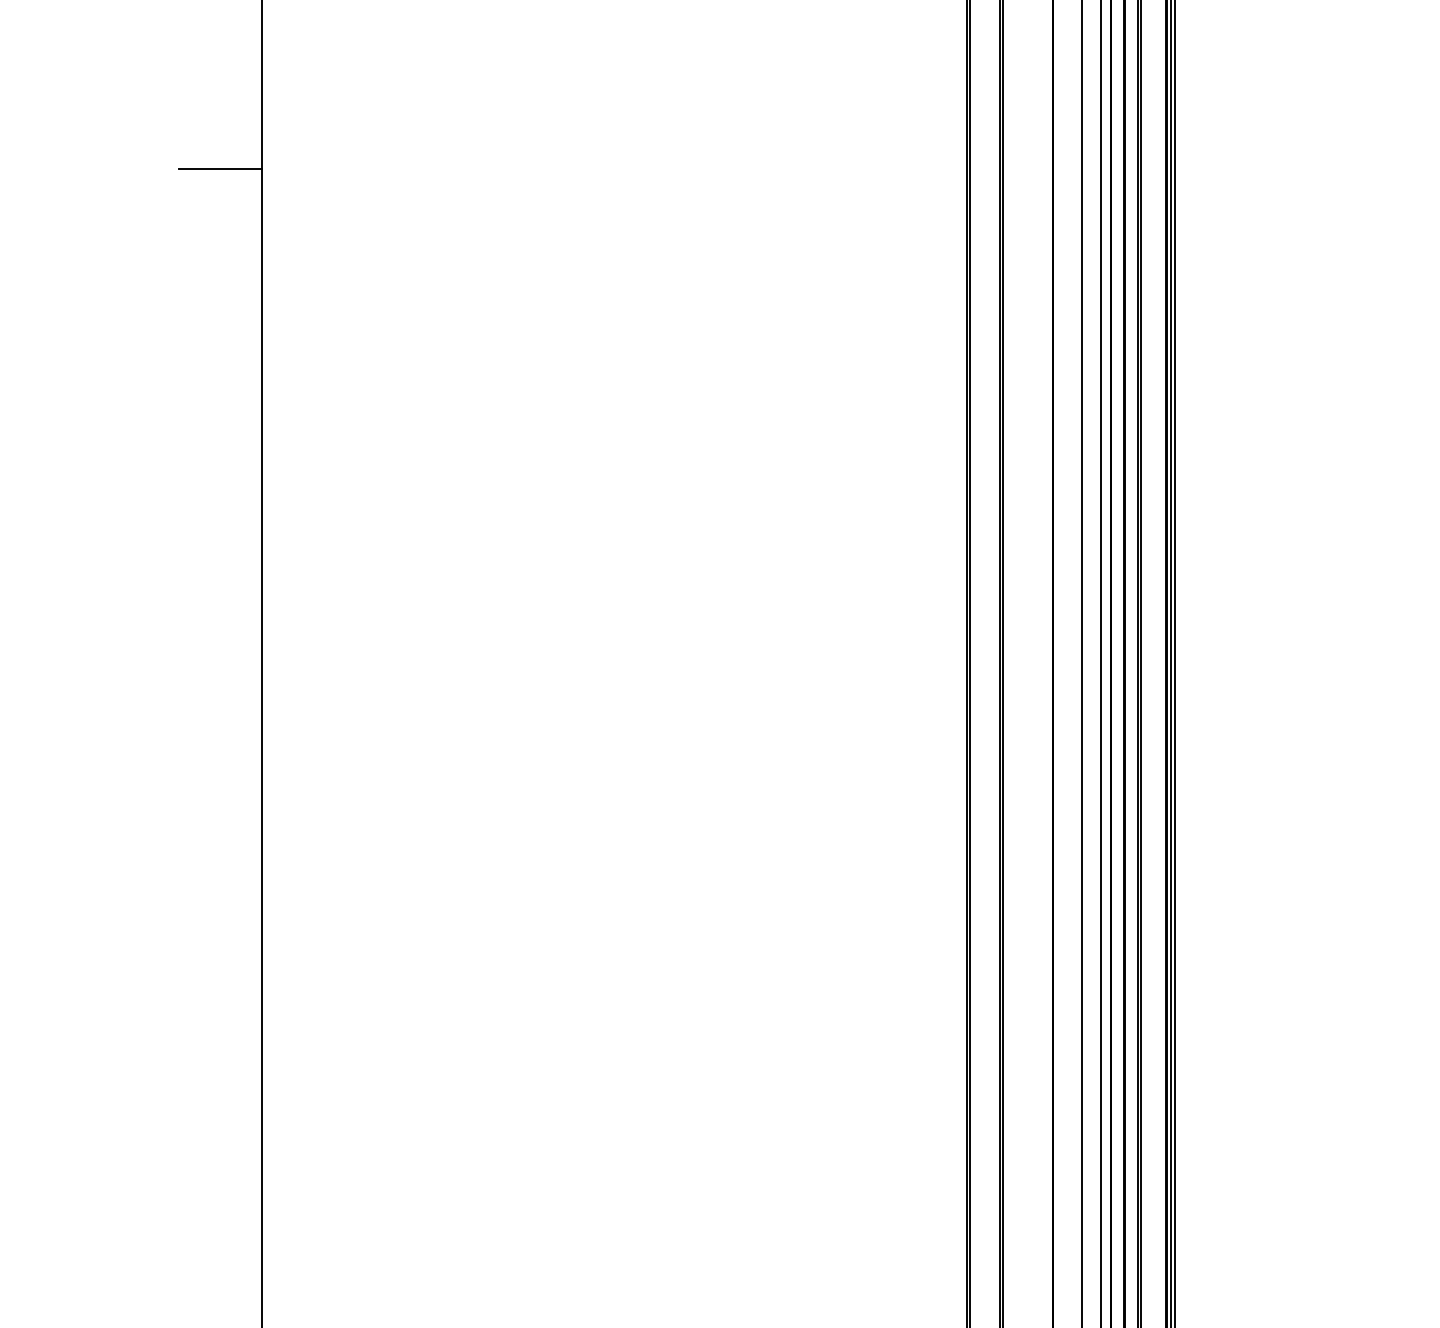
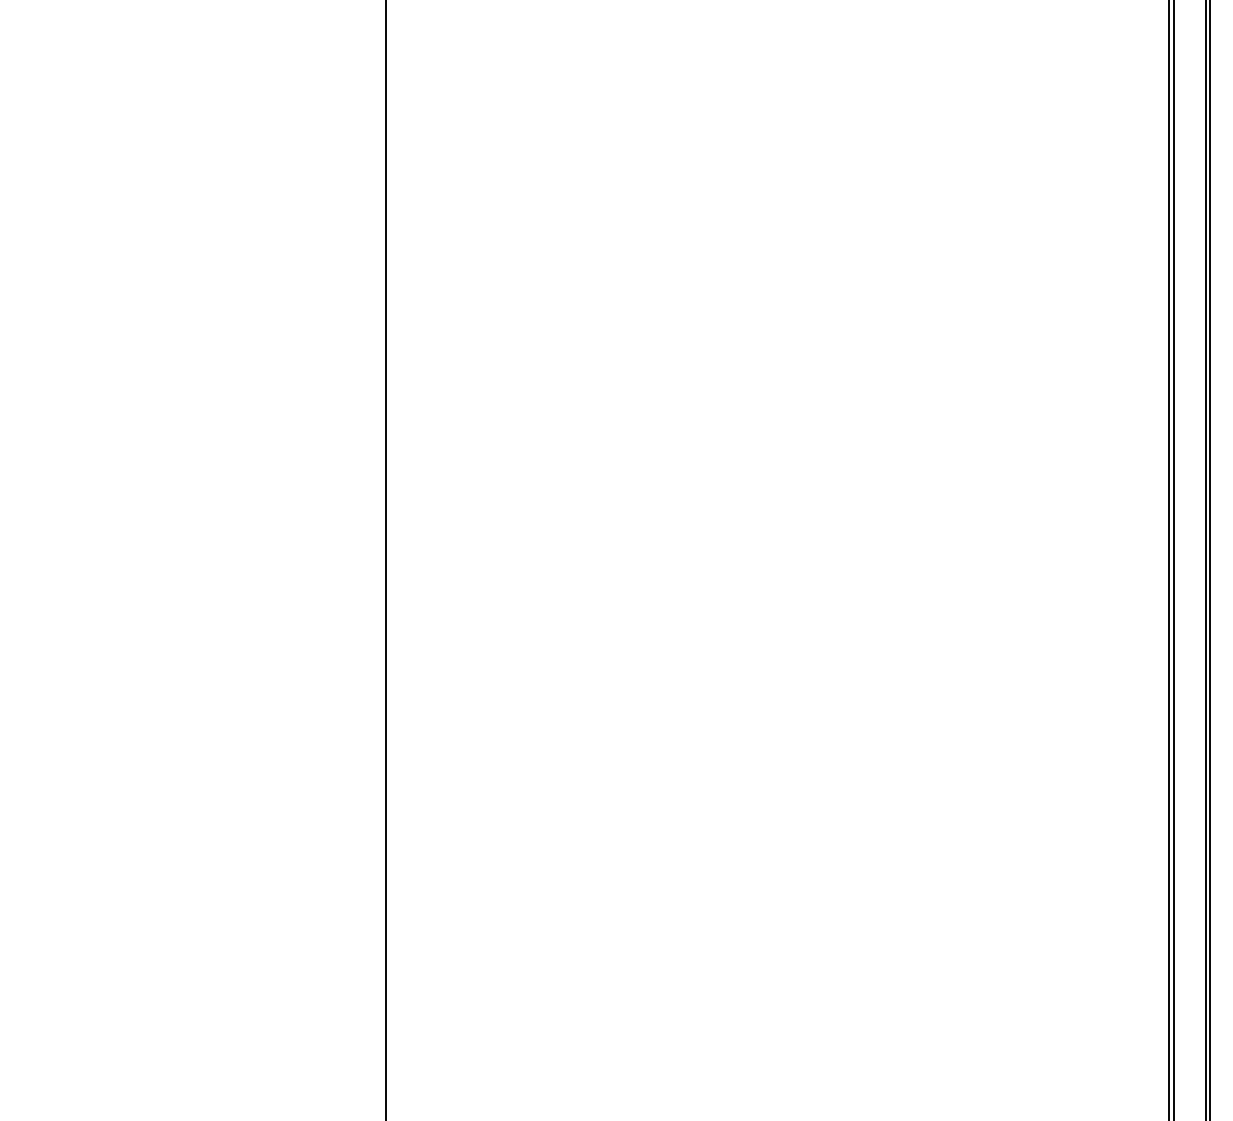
line: (220, 168) -> (340, 24), removed

